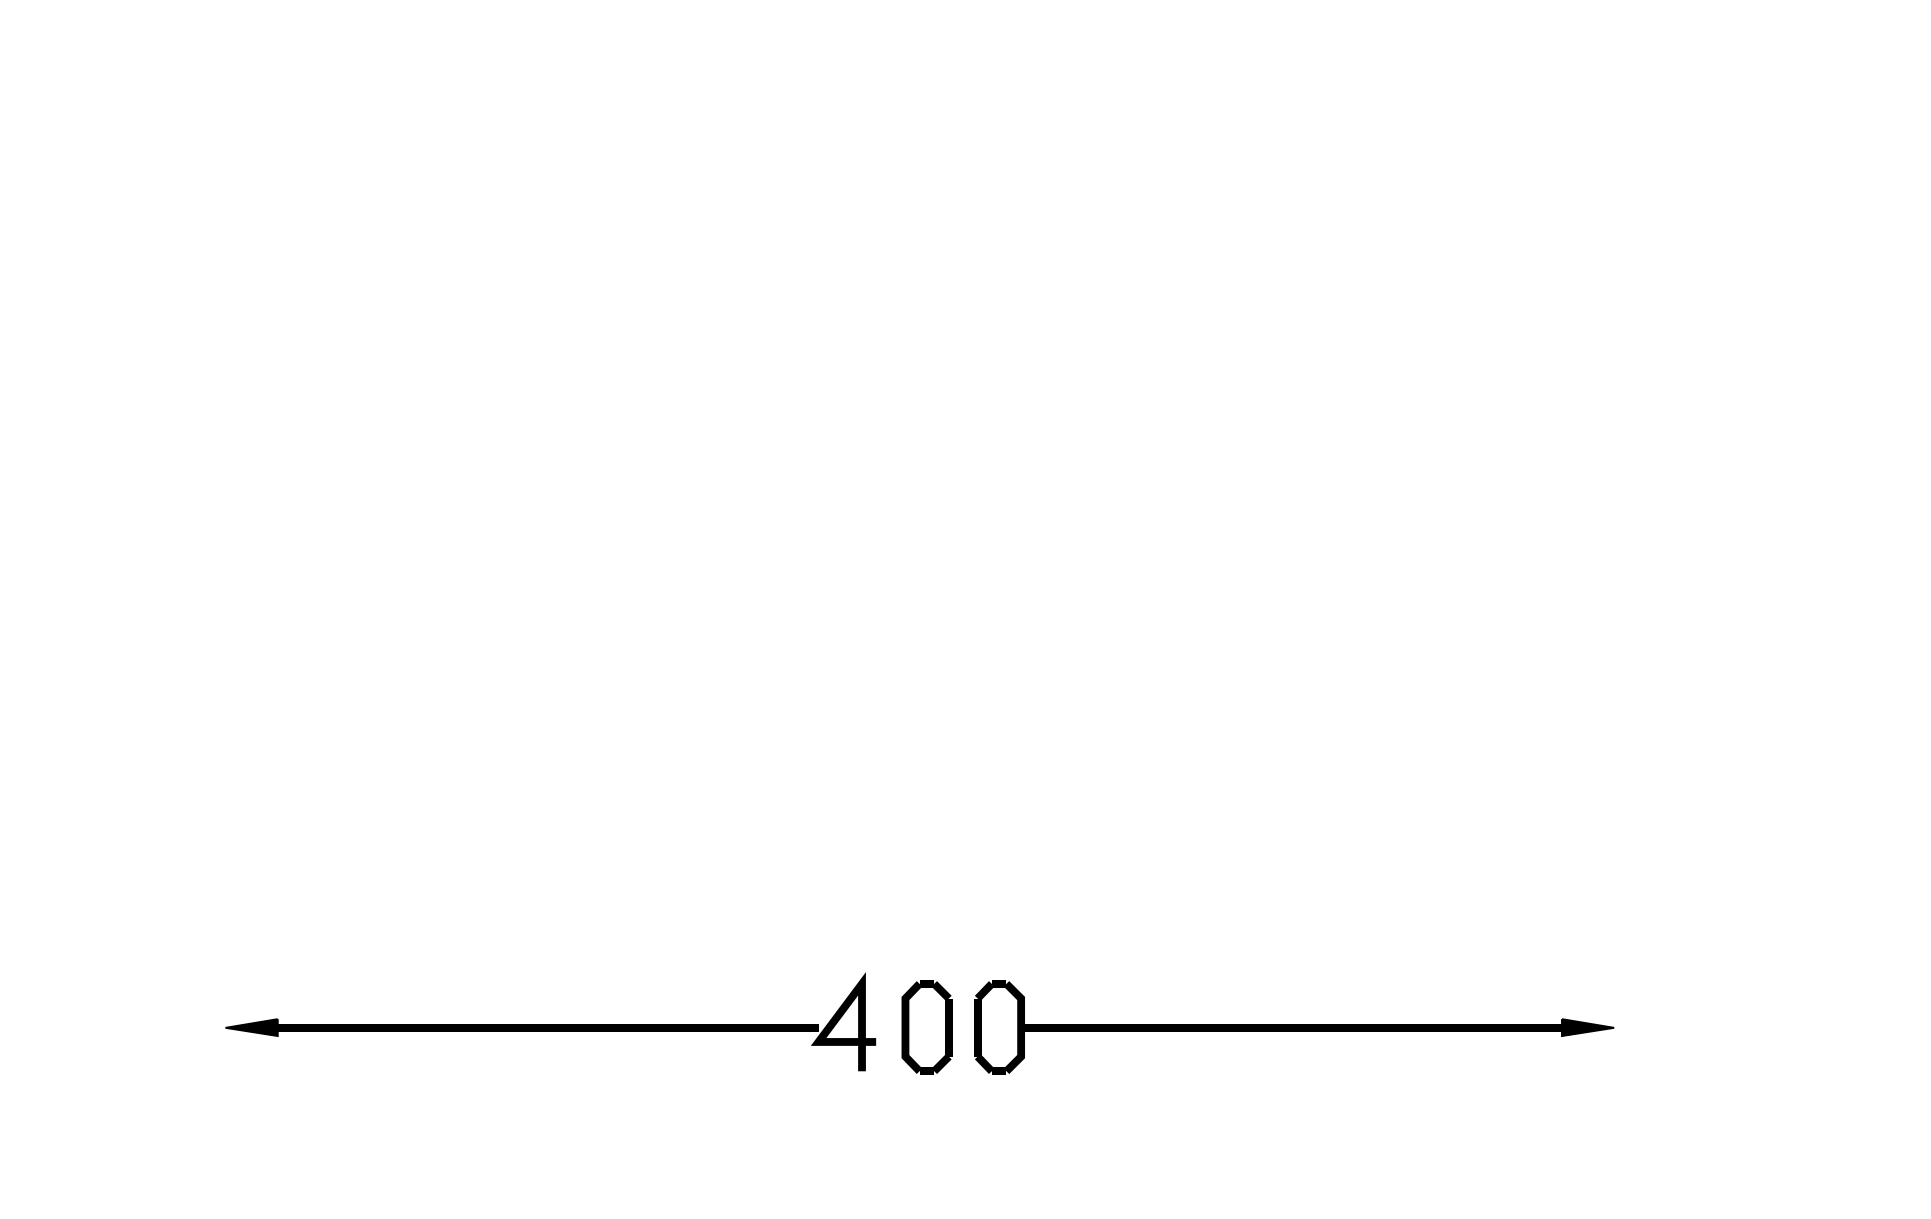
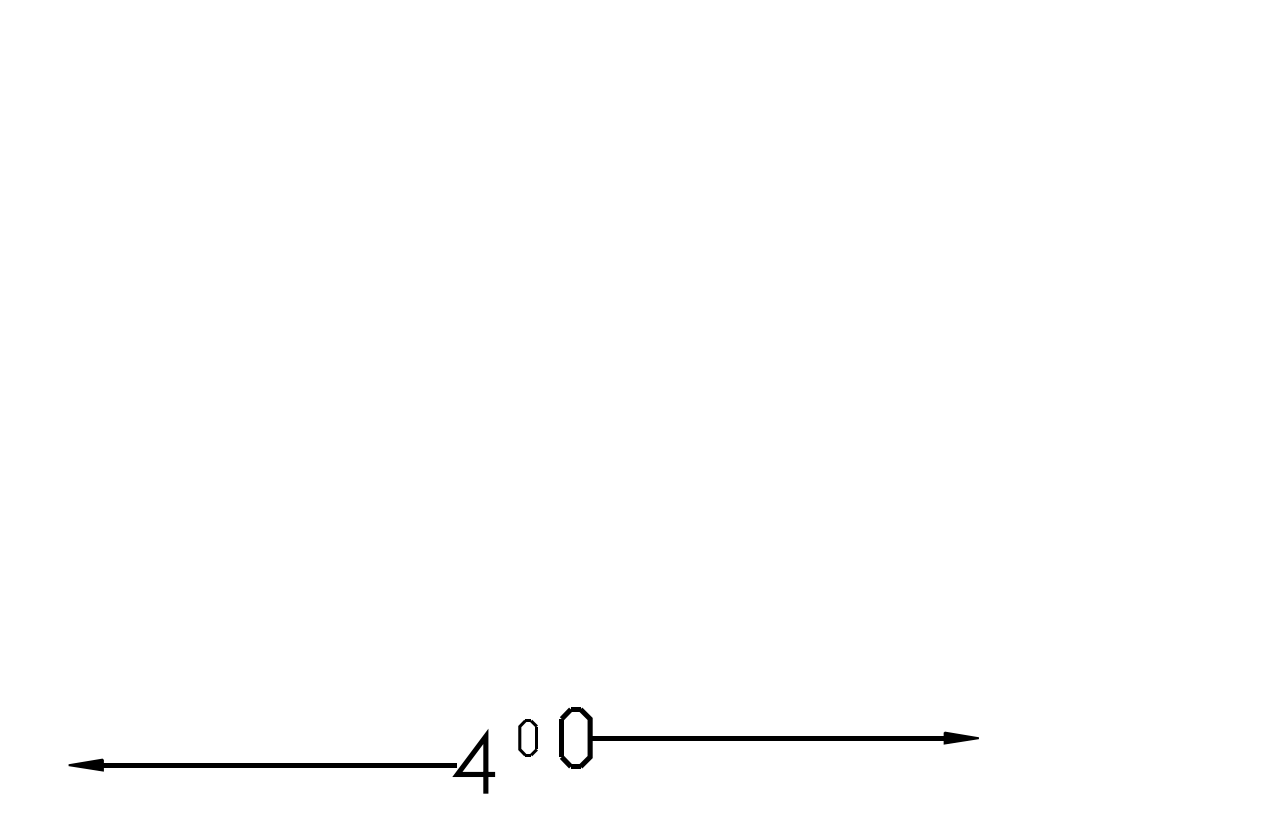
part: (550, 1022) -> (281, 761), moved
part: (925, 1026) -> (527, 737), size x0.6

